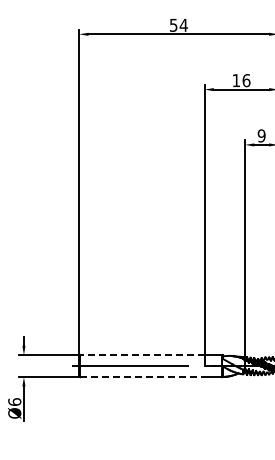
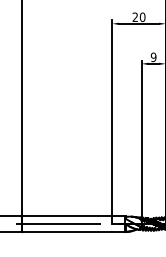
text: (241, 80) -> (139, 17), 16 -> 20
line: (141, 355) -> (66, 216), dashed -> solid
line: (142, 377) -> (67, 232), dashed -> solid

